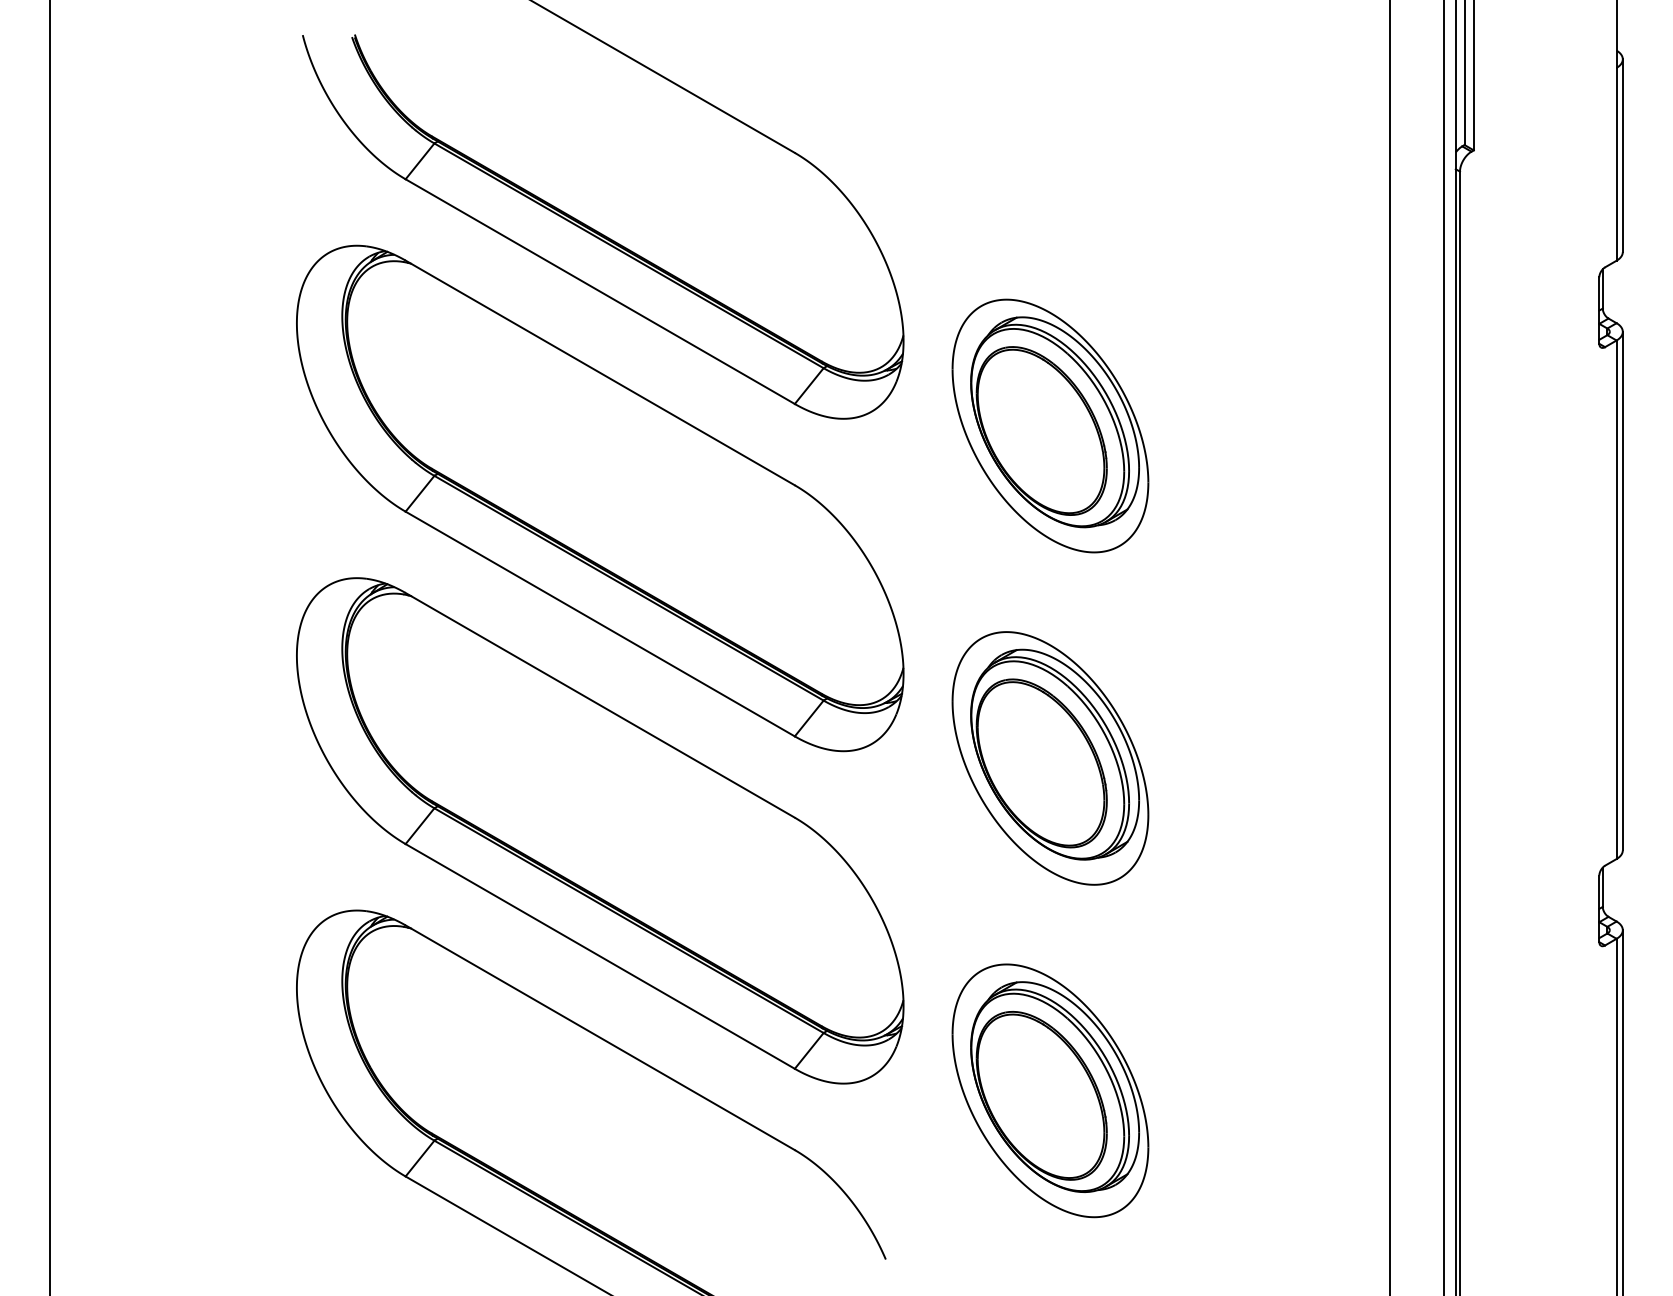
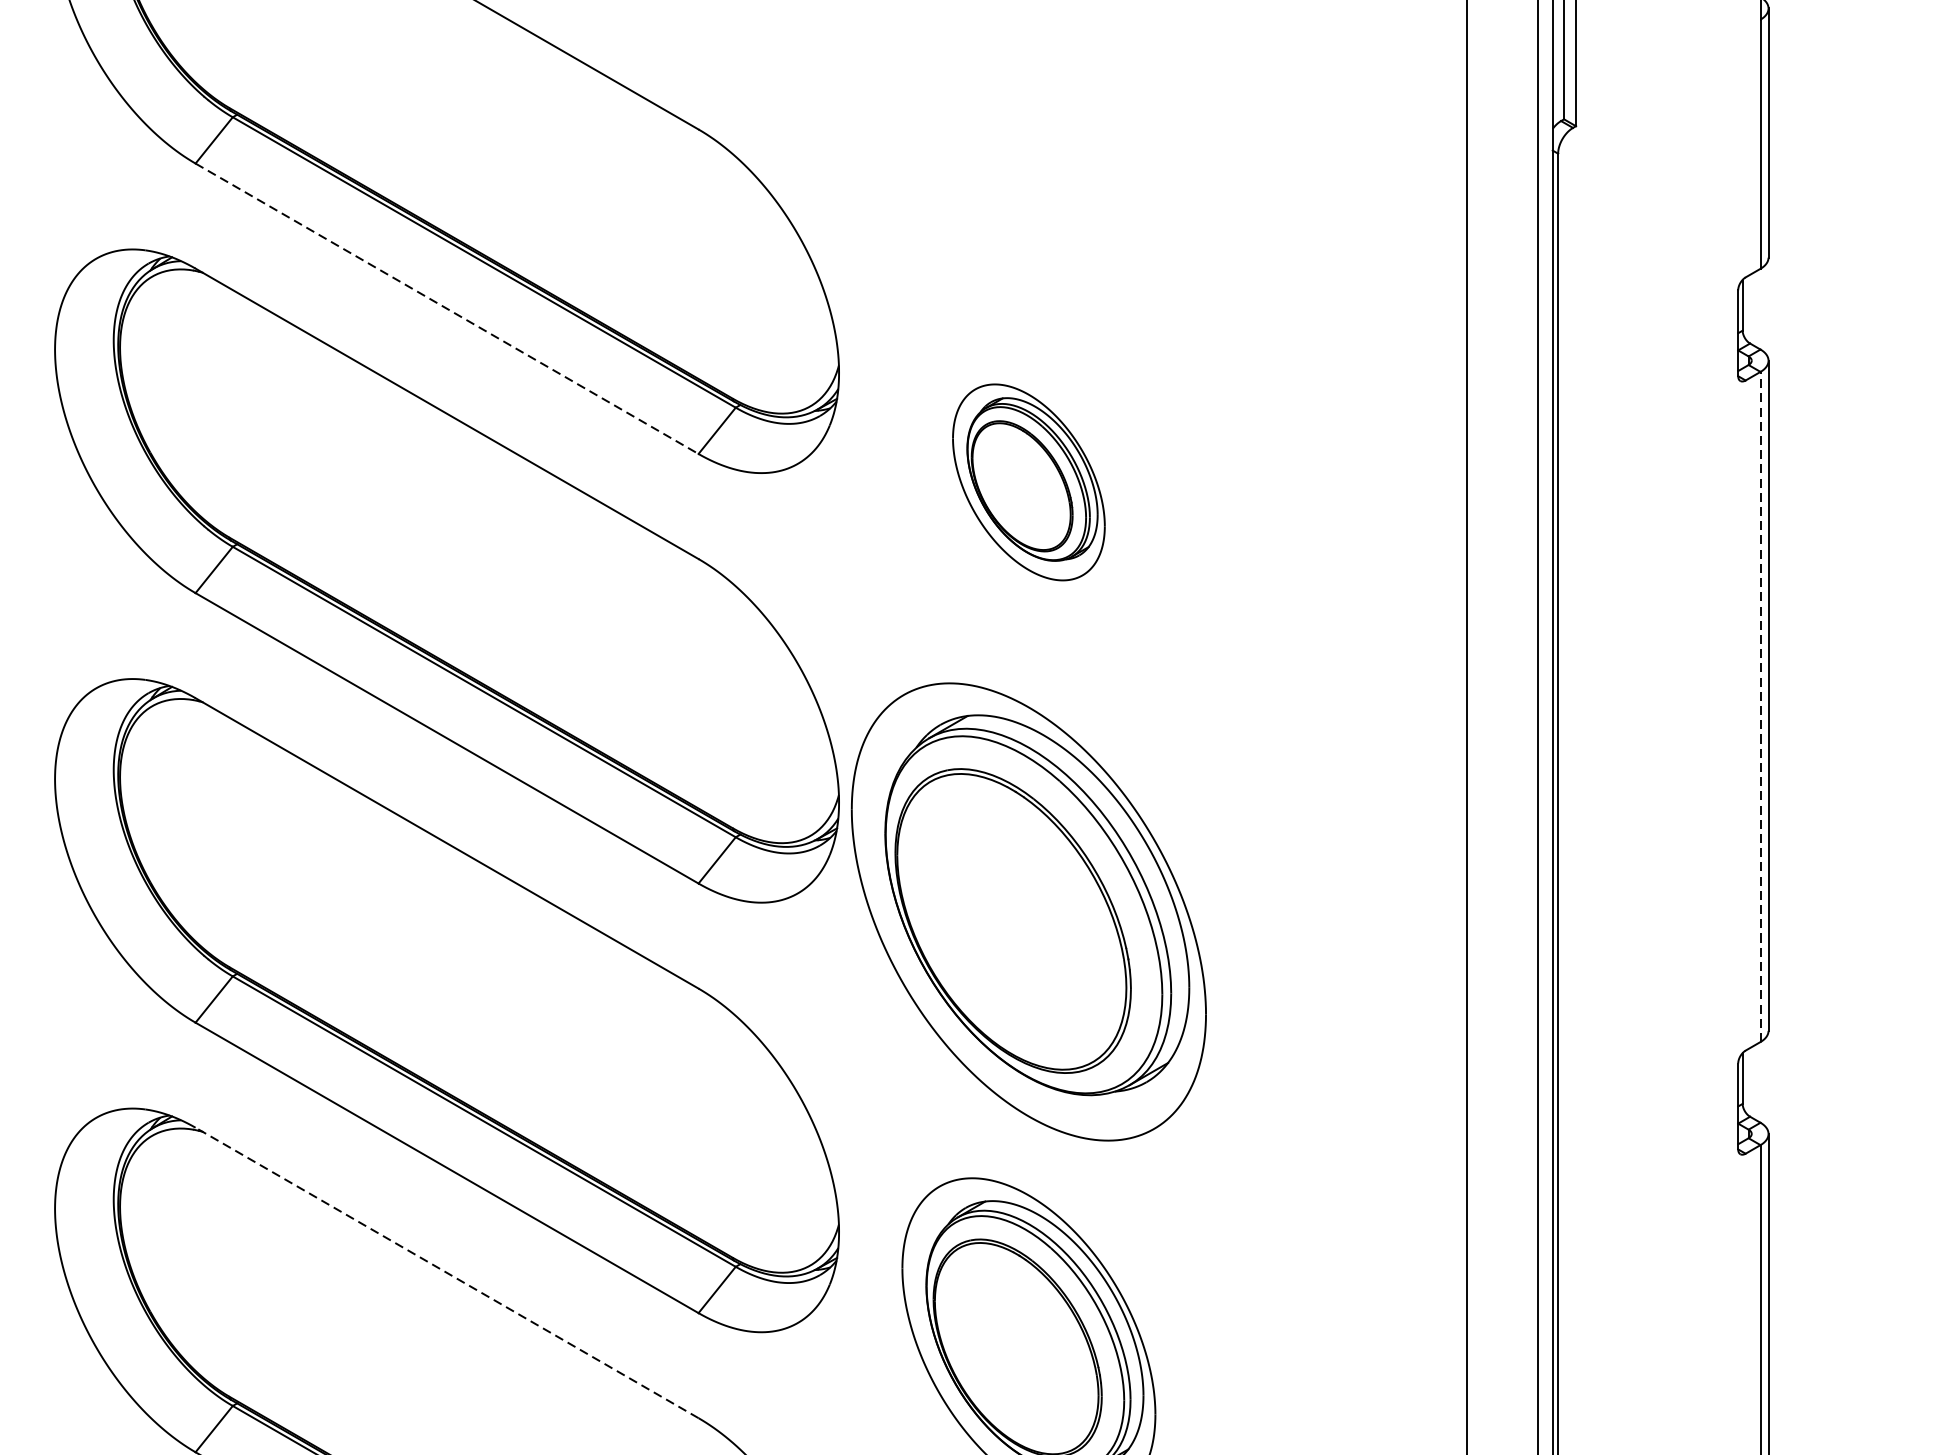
line: (600, 291) -> (447, 308), solid -> dashed
part: (1050, 425) -> (1028, 481), size x0.6
line: (1616, 599) -> (1760, 706), solid -> dashed
part: (1050, 758) -> (1028, 912), size x1.4
line: (600, 1037) -> (447, 1272), solid -> dashed

